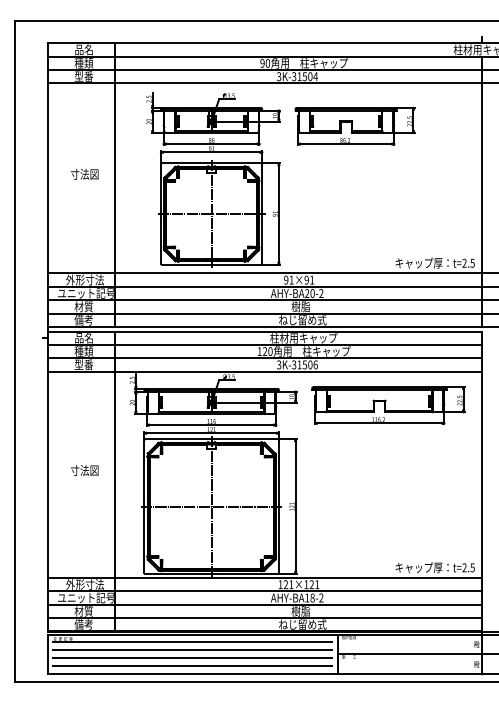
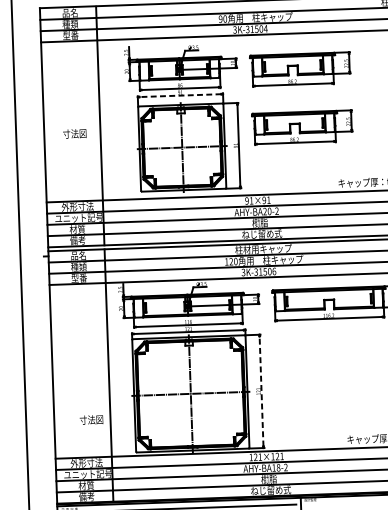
line: (211, 152) -> (180, 95), solid -> dashed
text: (84, 173) -> (74, 133), moved
part: (354, 194) -> (301, 126), added
text: (84, 470) -> (91, 419), moved
line: (295, 506) -> (261, 391), solid -> dashed

